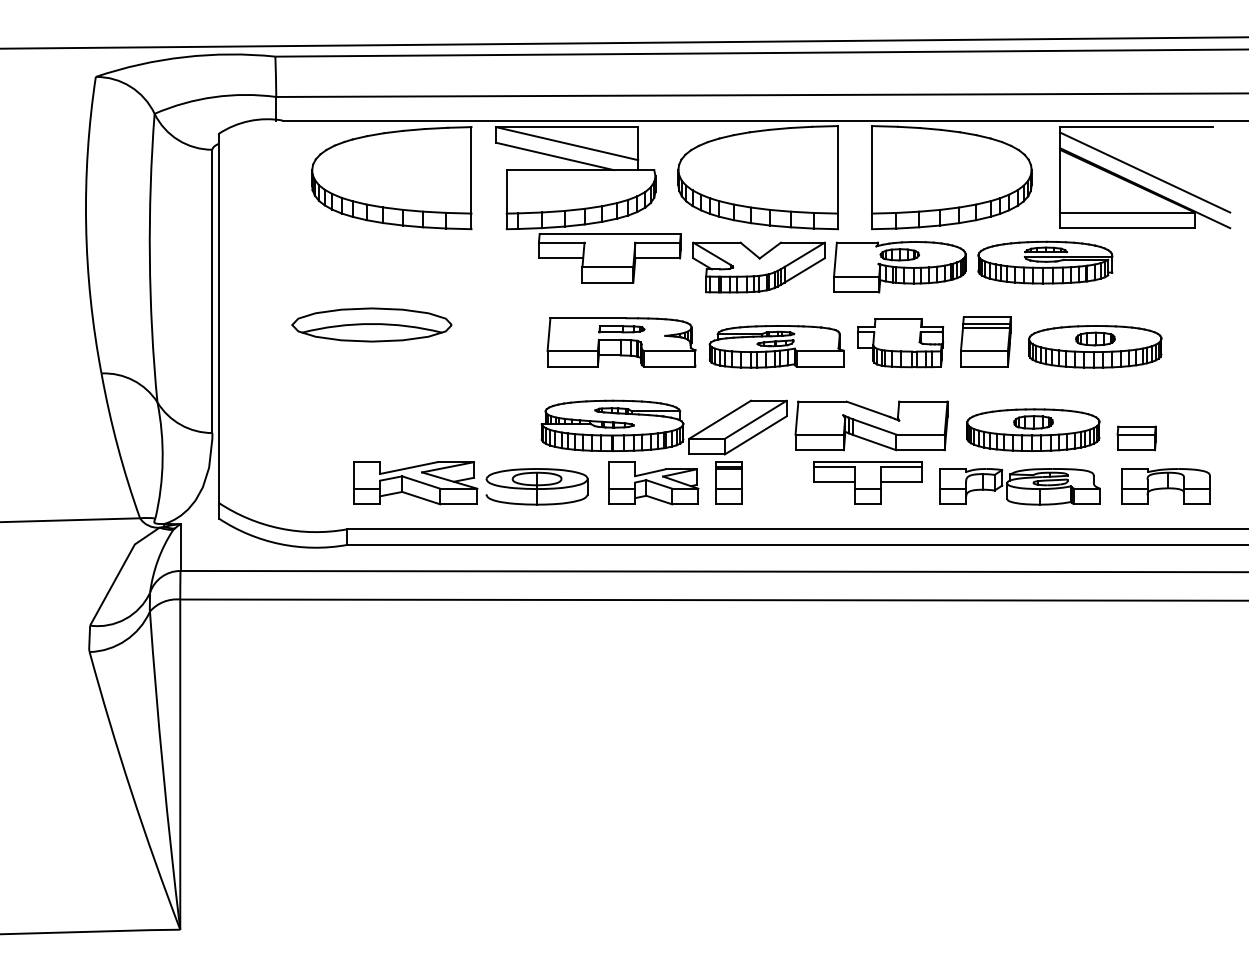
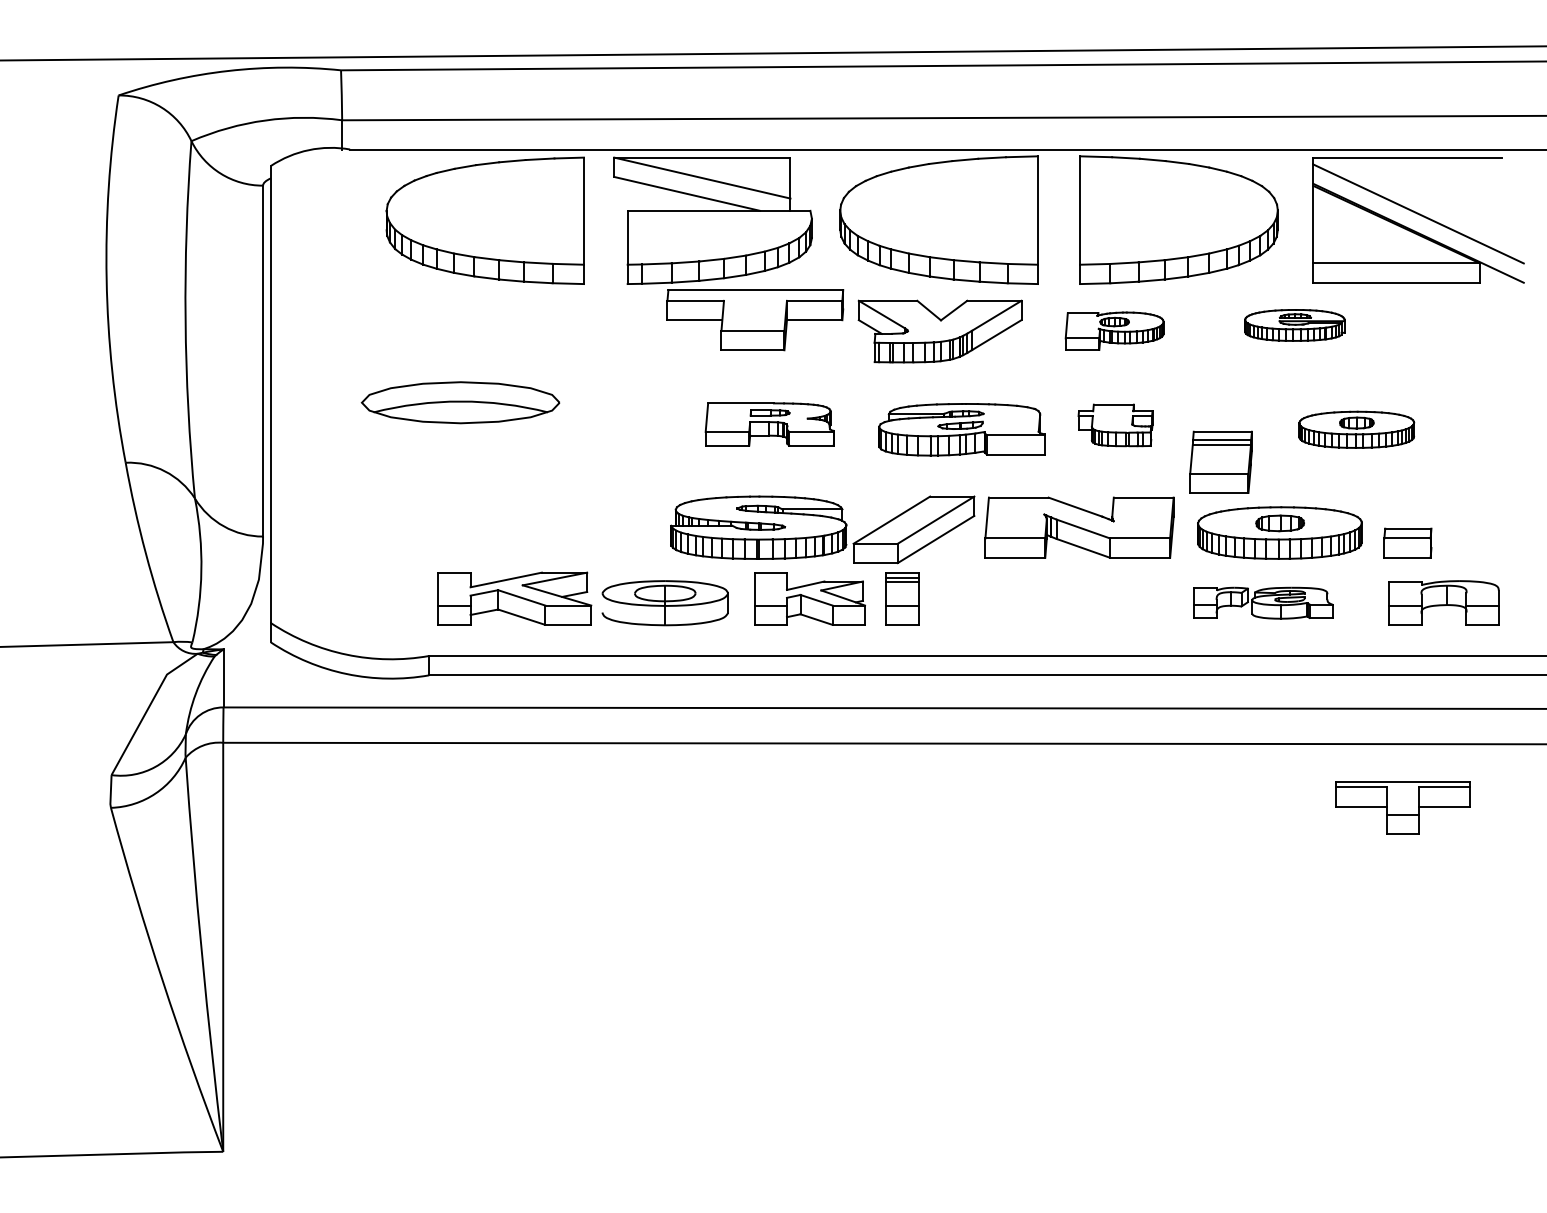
part: (1045, 262) -> (1294, 325), size x0.6
part: (899, 267) -> (1114, 331), size x0.6
part: (985, 341) -> (1220, 461), moved
part: (621, 342) -> (769, 424), size x0.7
part: (900, 343) -> (1115, 425), size x0.7
part: (1095, 346) -> (1356, 429), size x0.7
part: (867, 482) -> (1402, 807), moved
part: (1019, 486) -> (1262, 602), size x0.7

